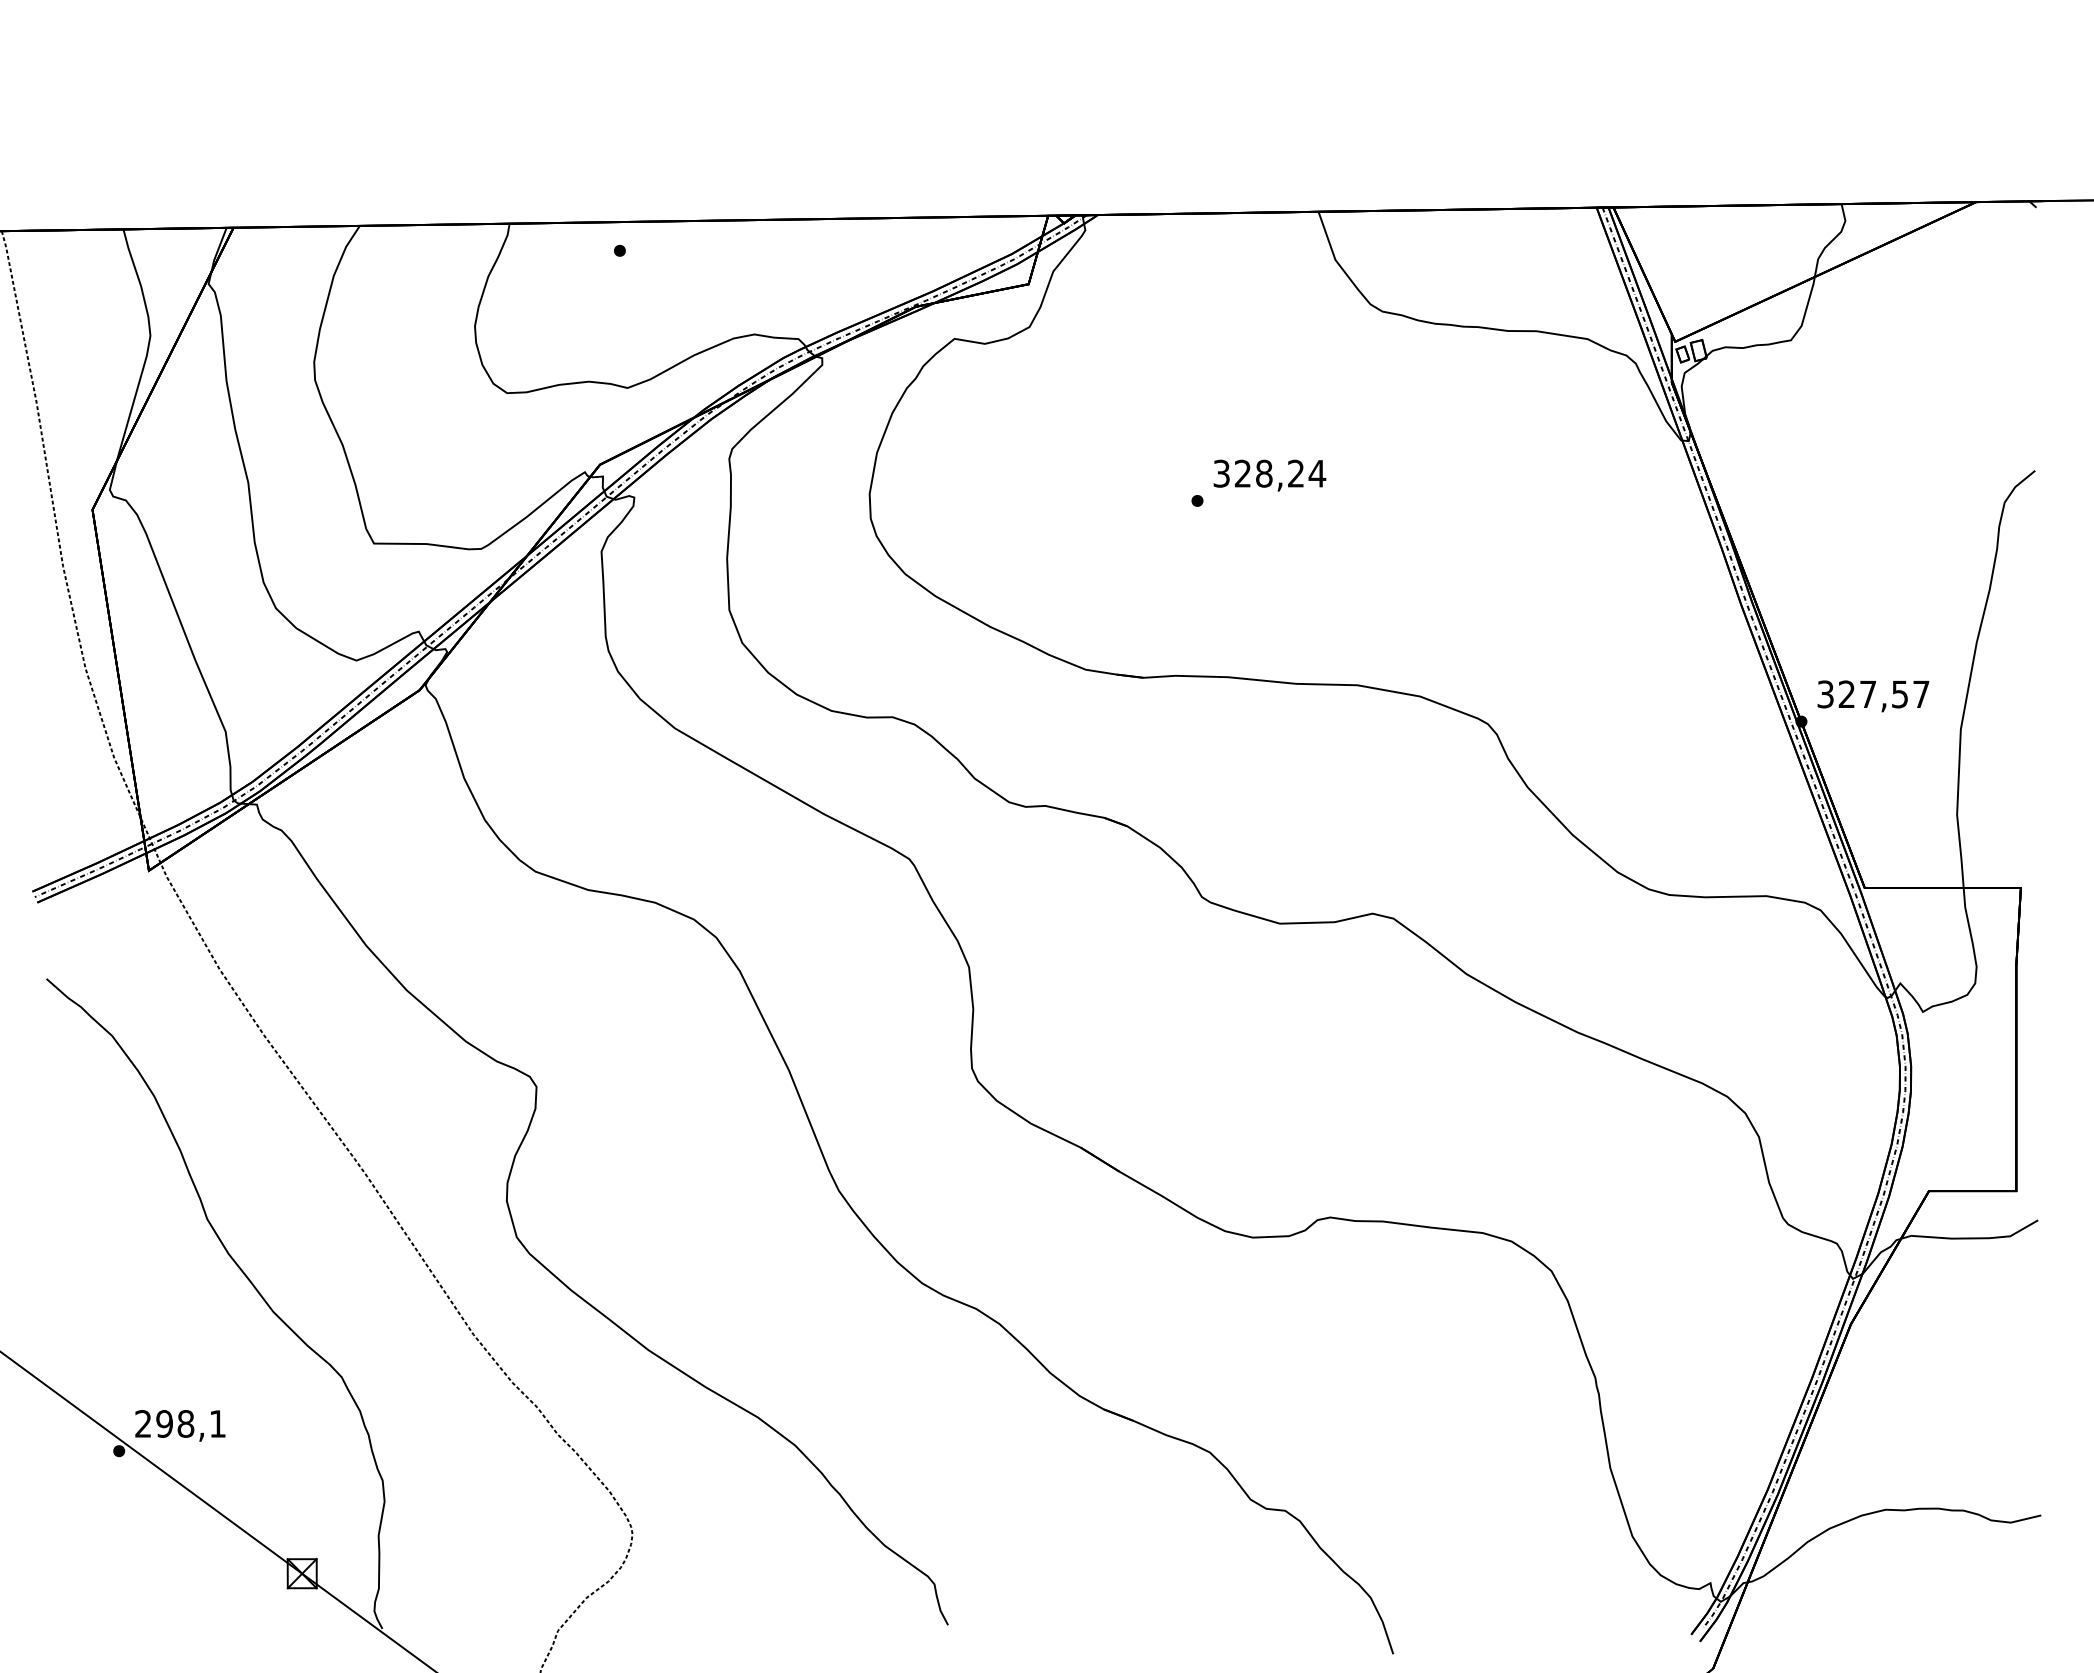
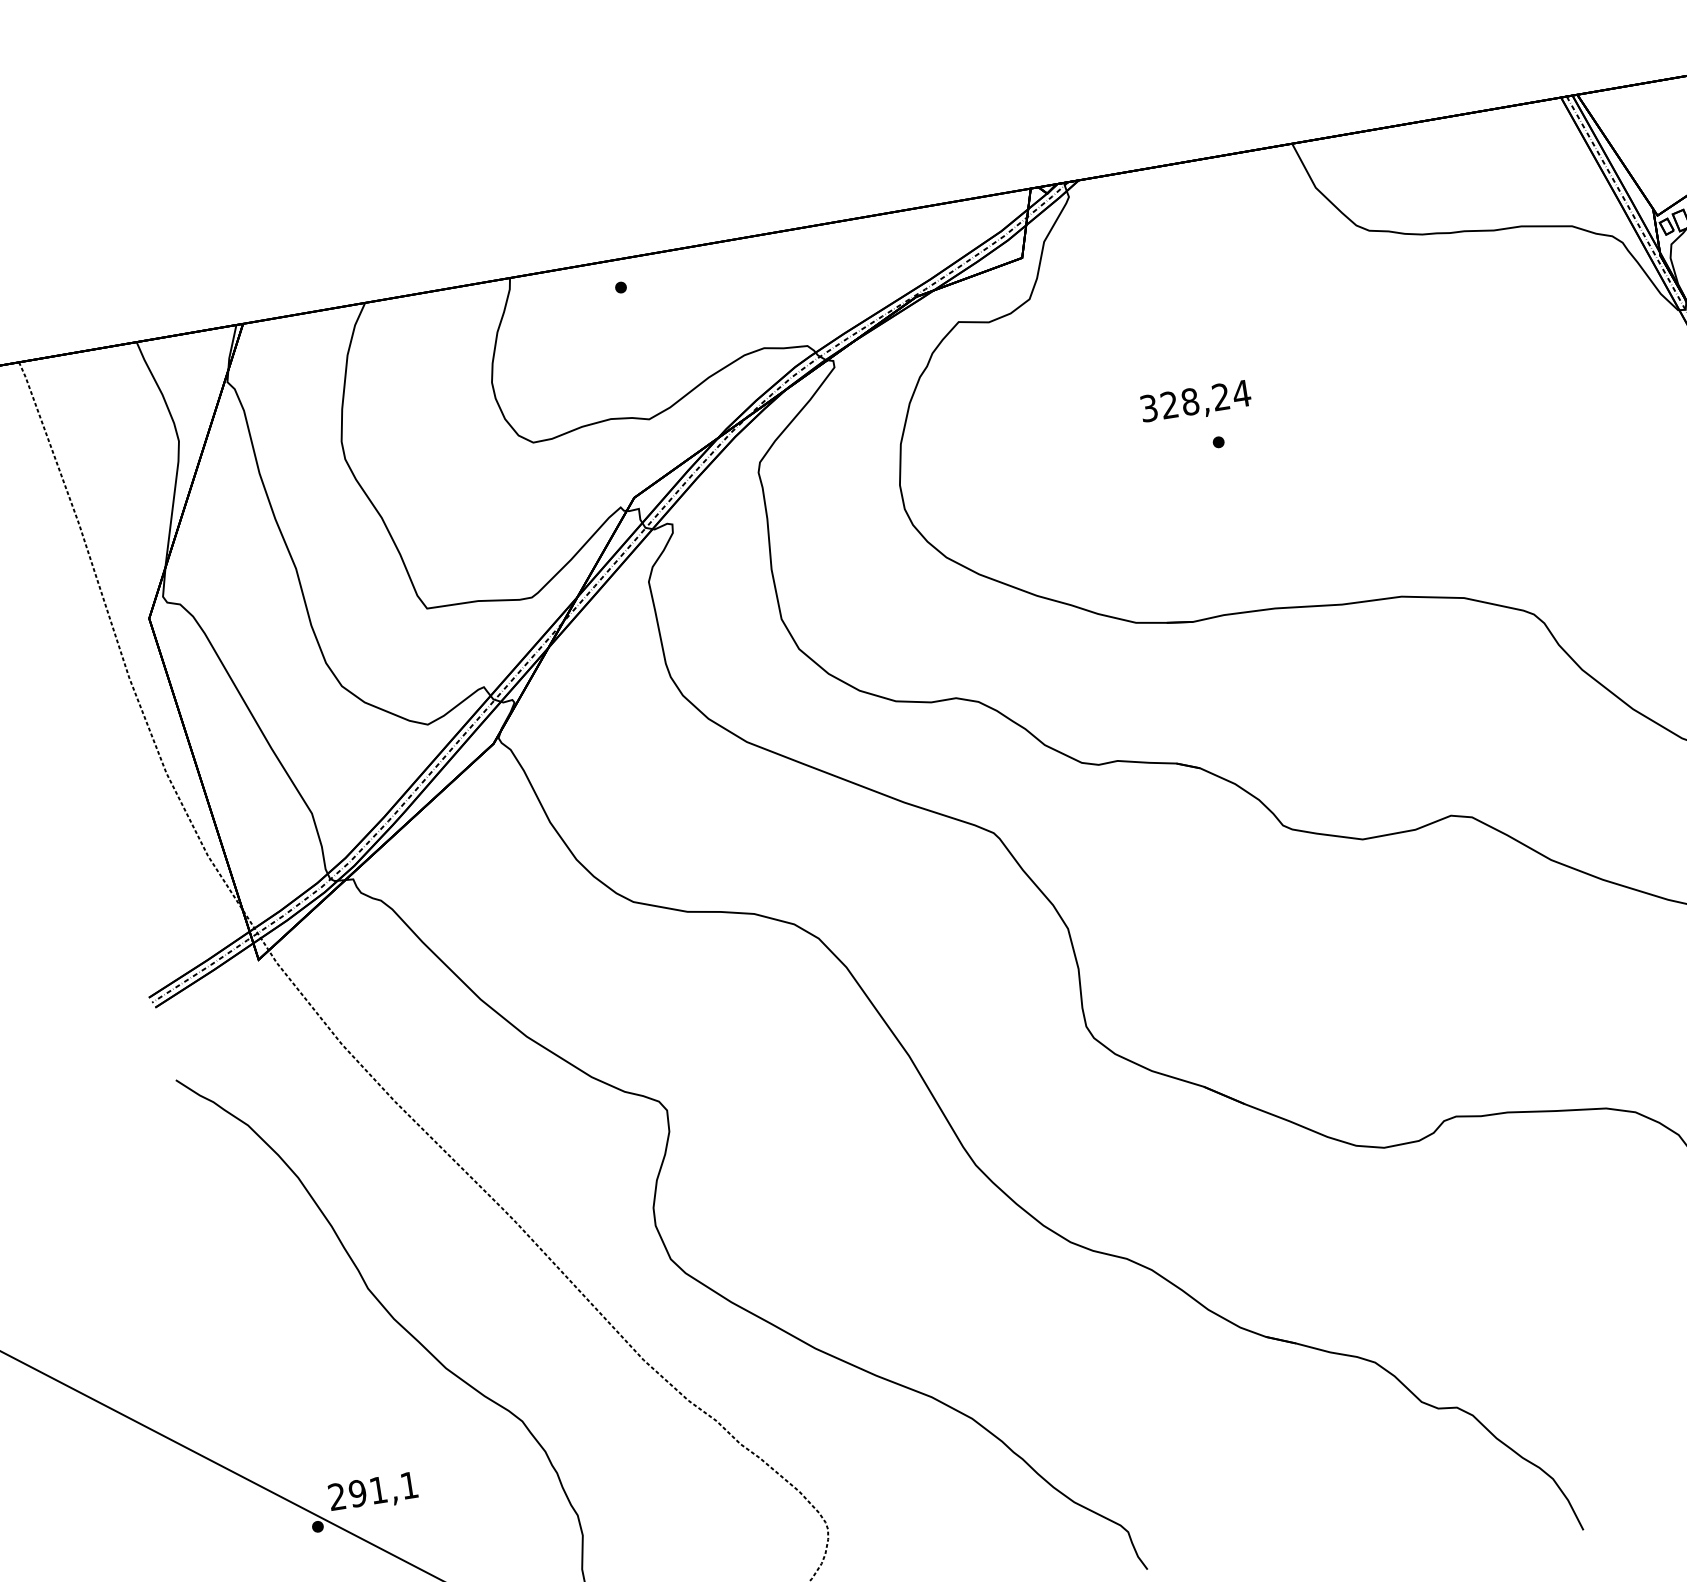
text: (1269, 475) -> (1195, 402), moved
text: (185, 1423) -> (377, 1489), 298,1 -> 291,1

